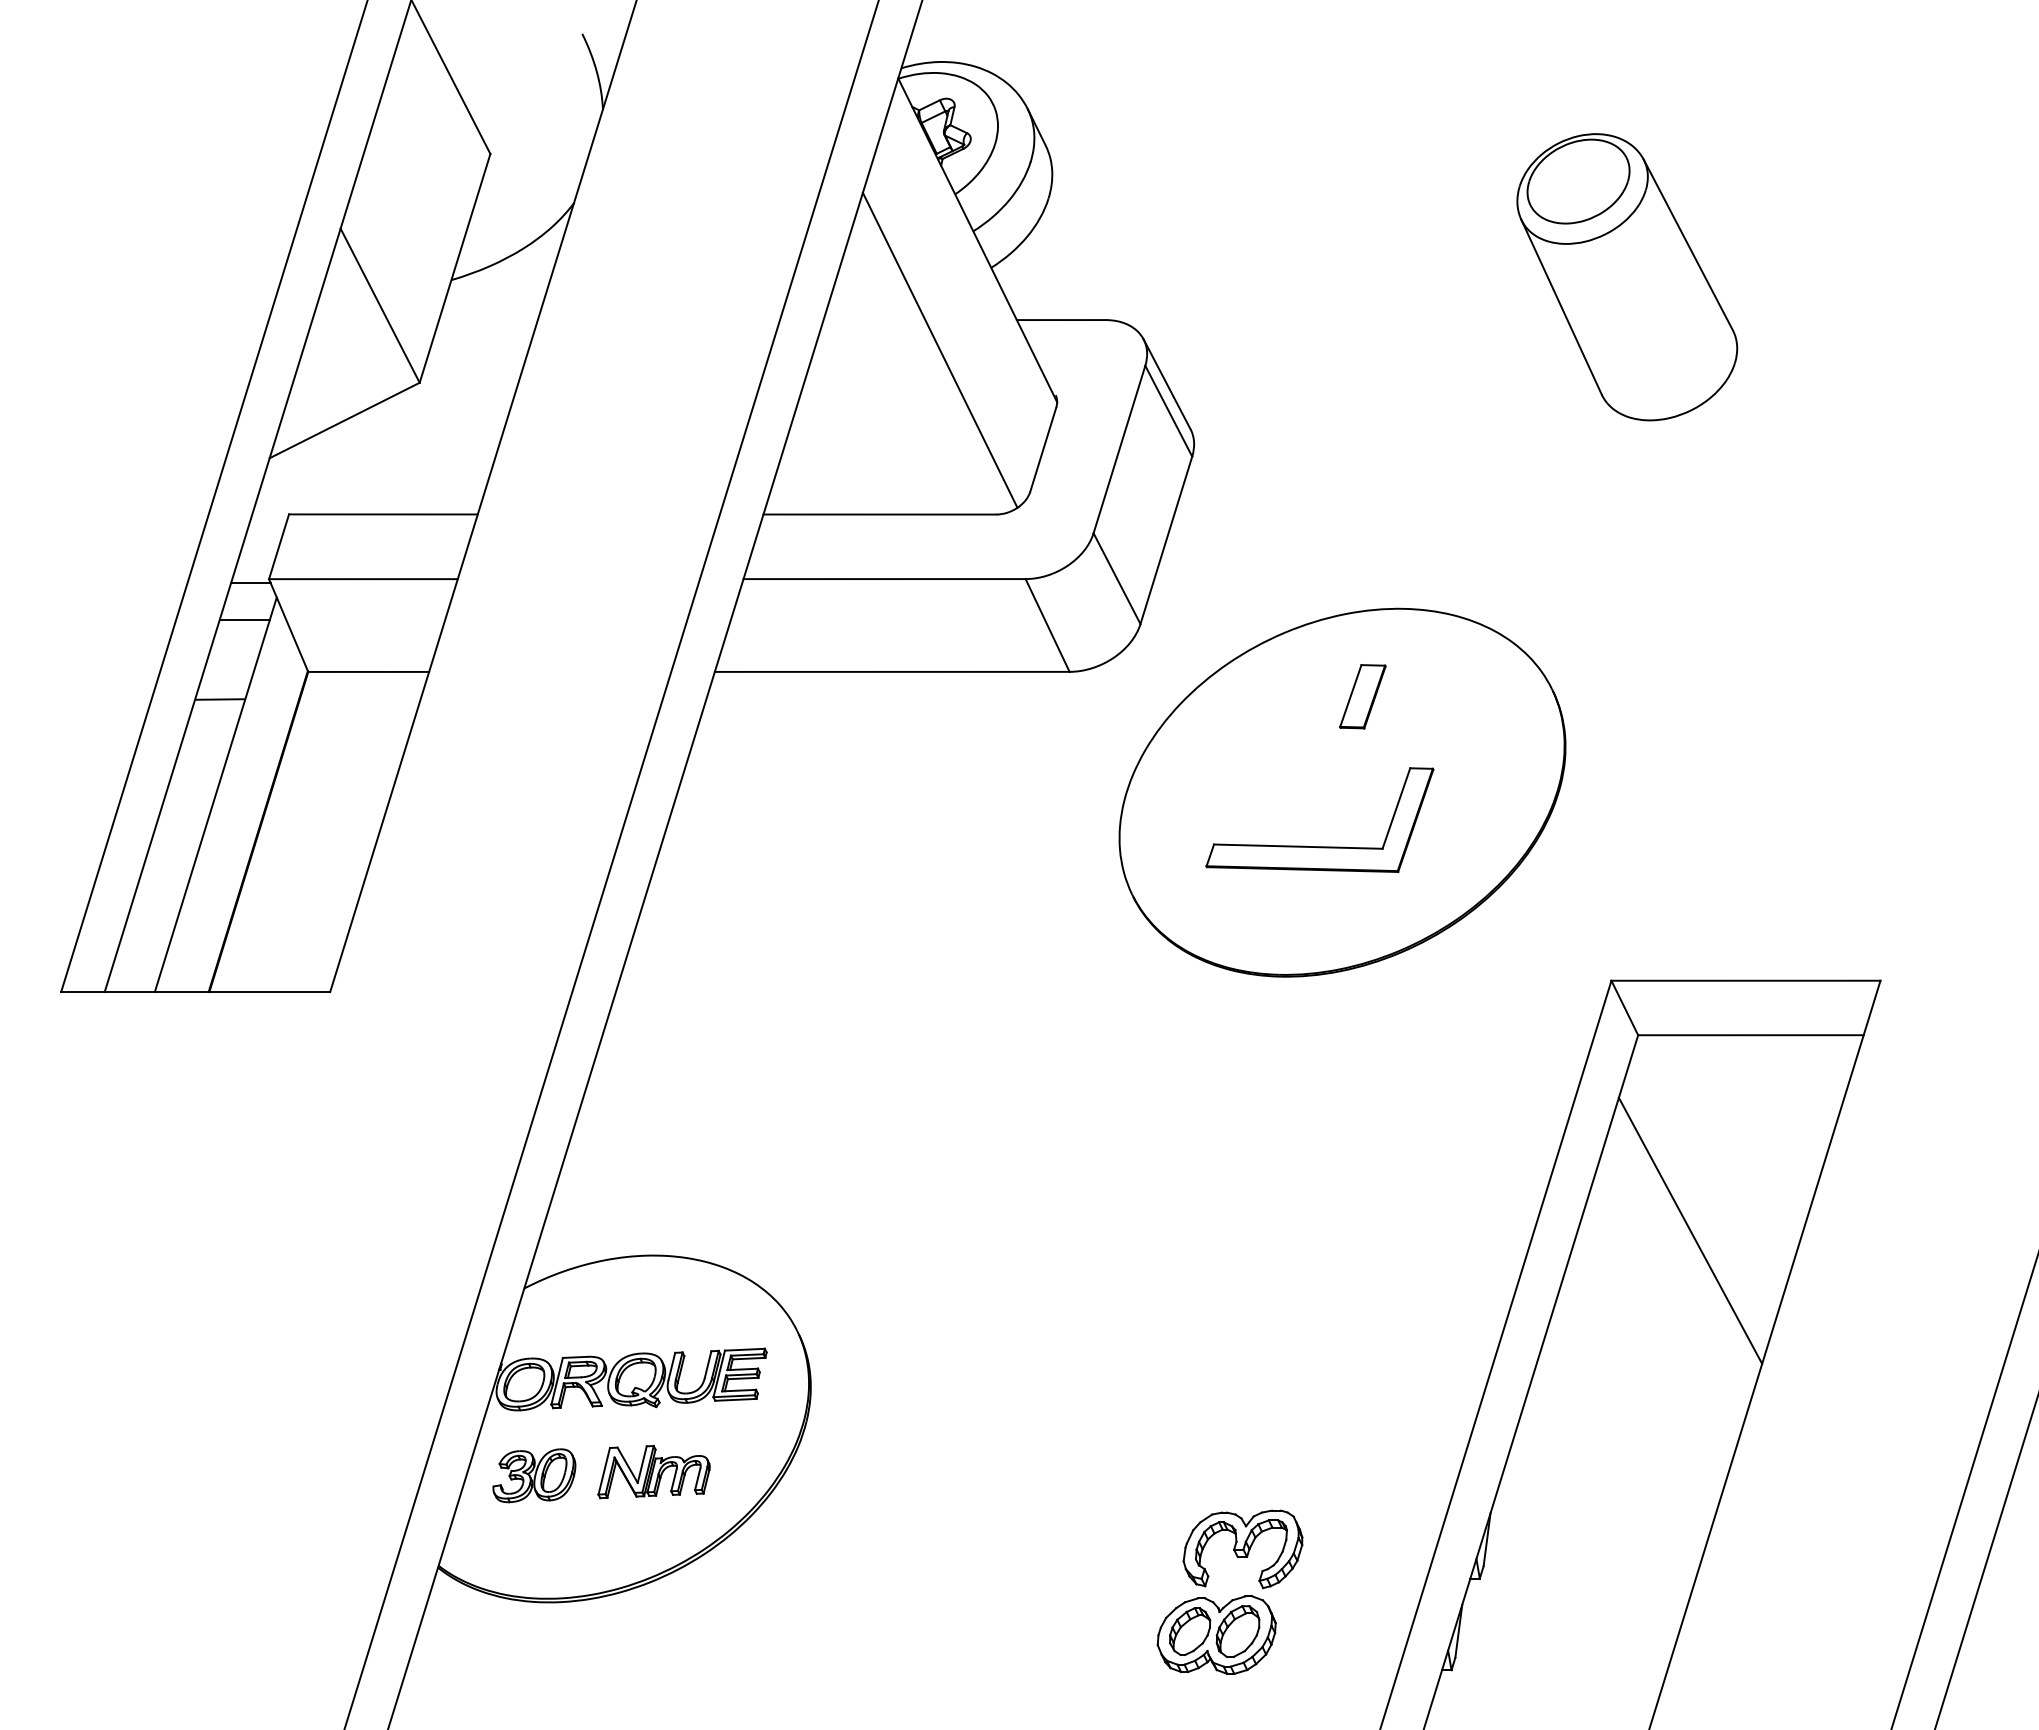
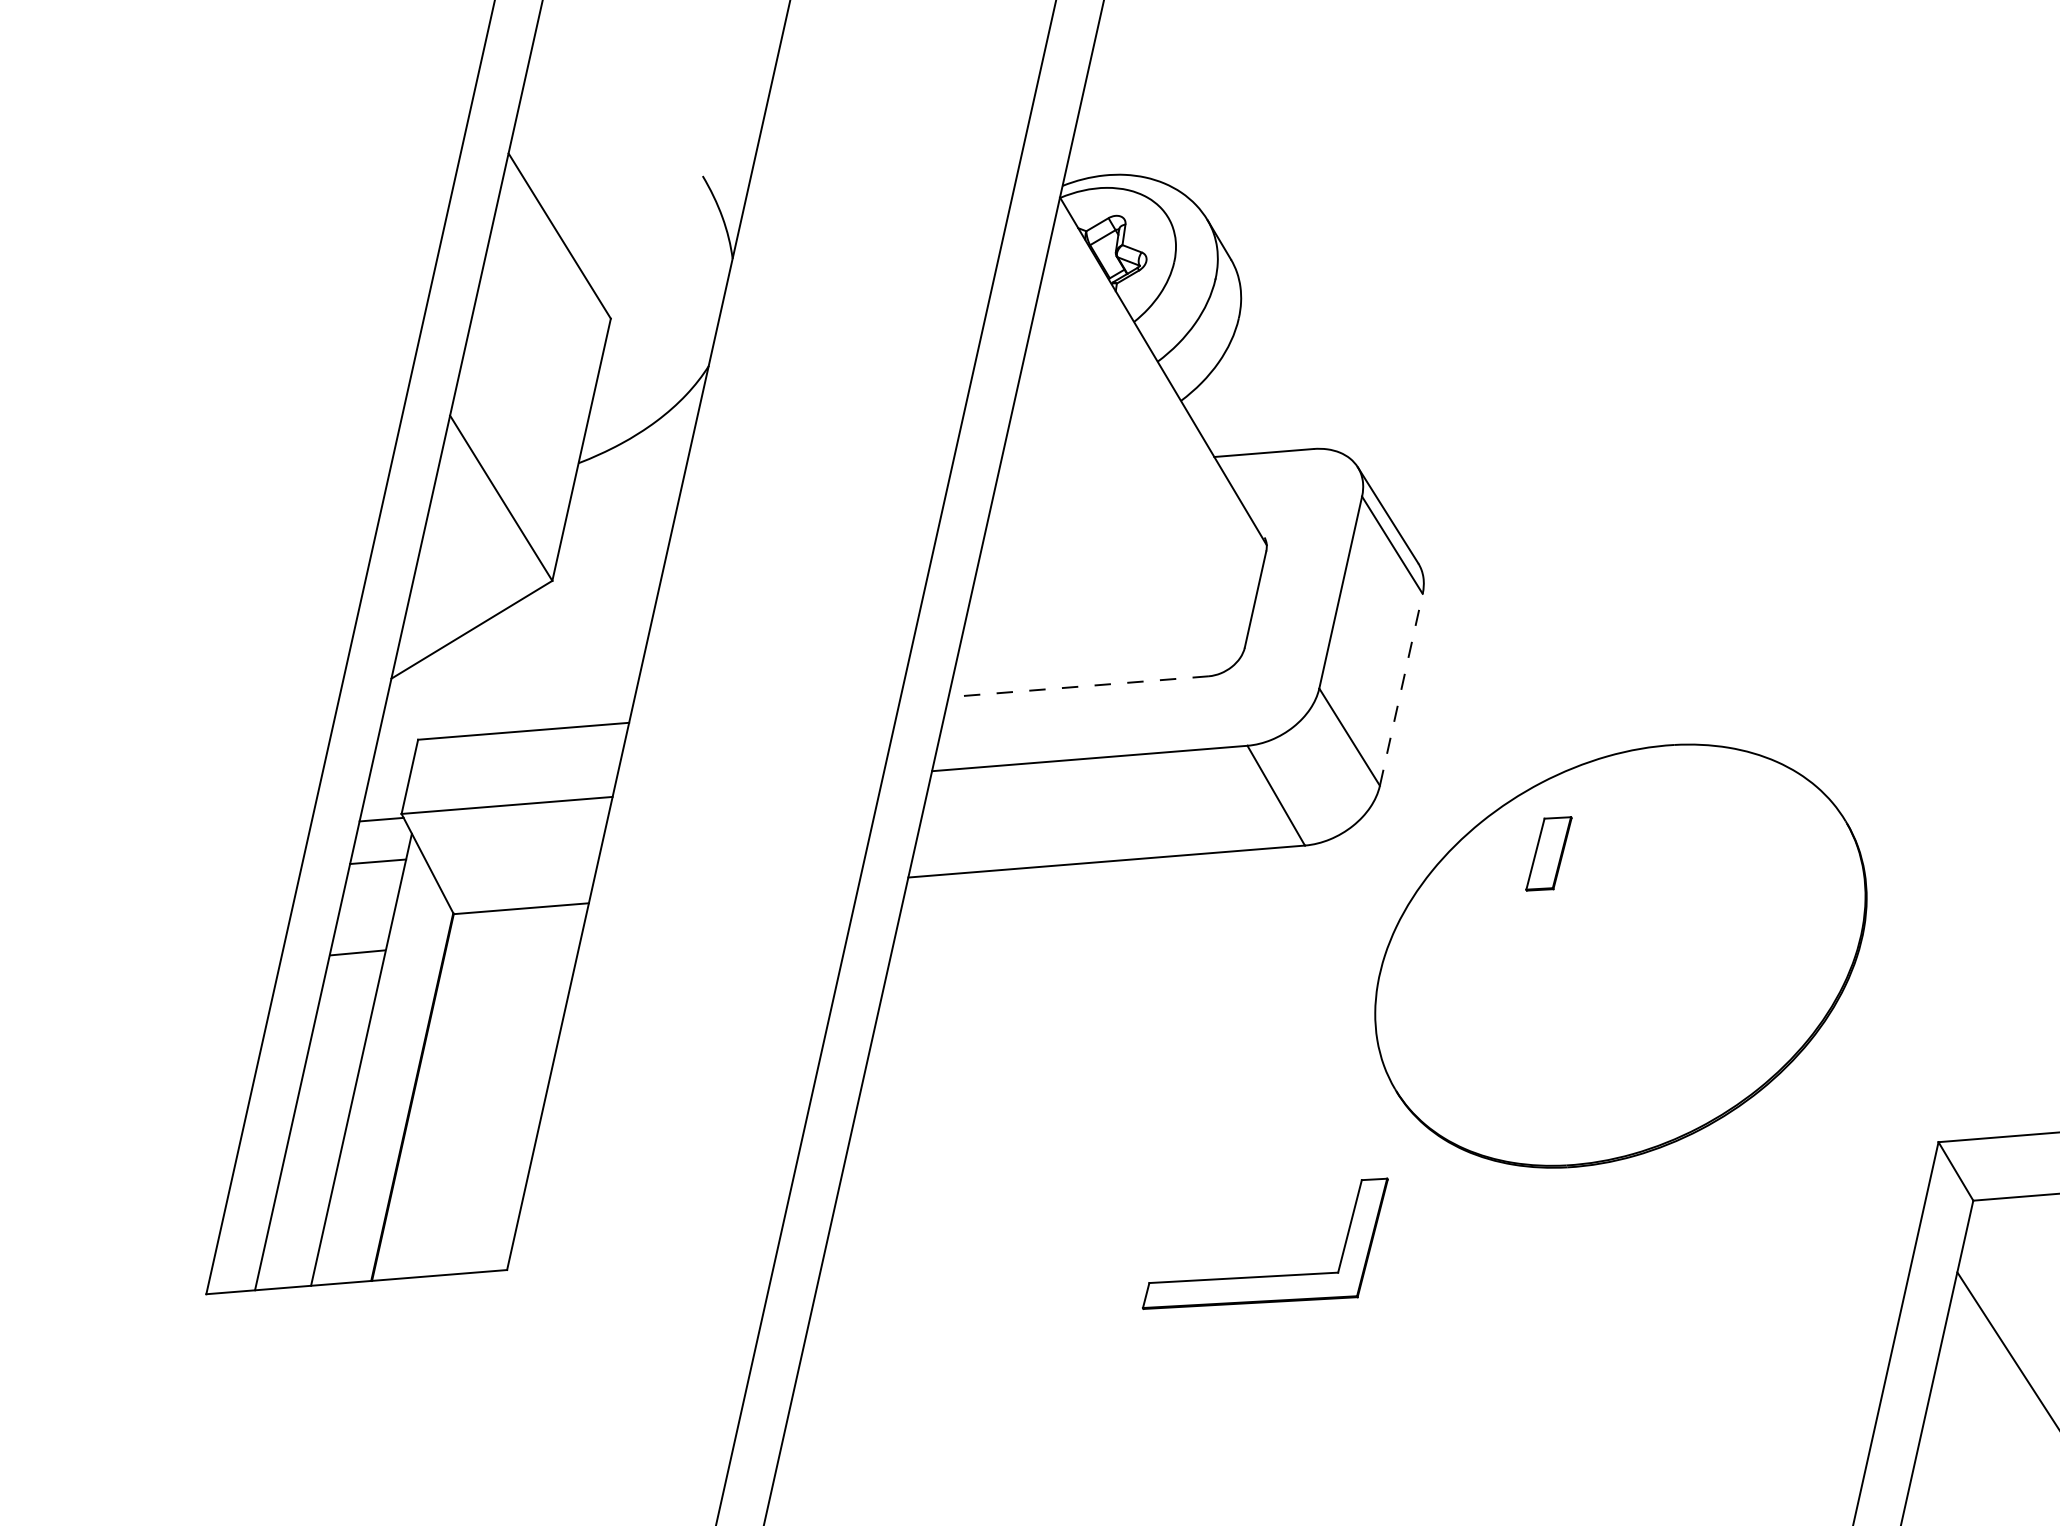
part: (1627, 277) -> (1893, 354), removed
line: (939, 349) -> (1130, 496), removed
line: (879, 514) -> (1078, 686), solid -> dashed
line: (1166, 540) -> (1401, 689), solid -> dashed
part: (1362, 696) -> (1548, 853), moved
part: (1319, 846) -> (1267, 1275), moved

